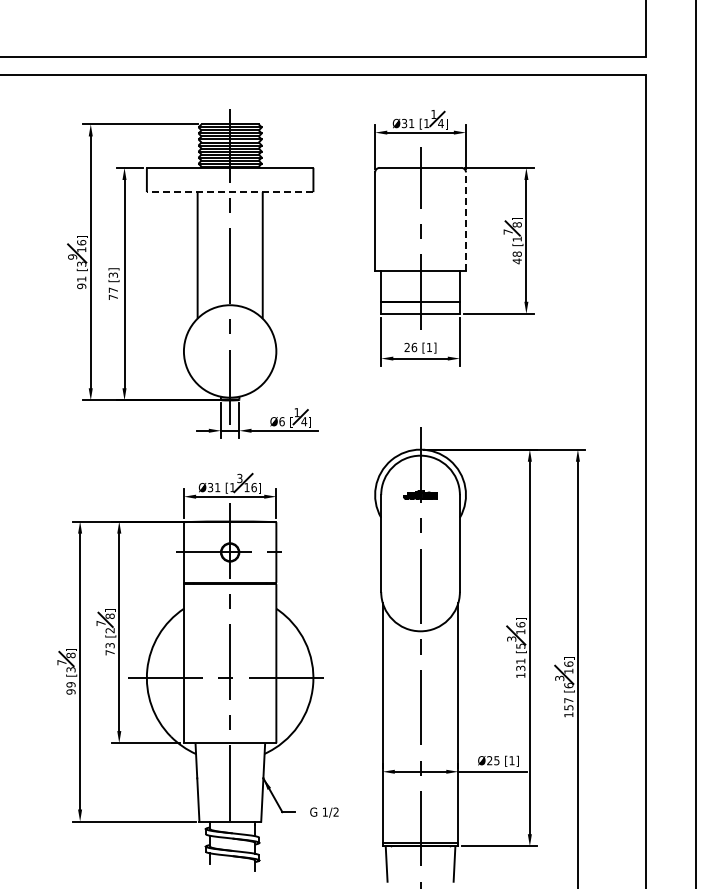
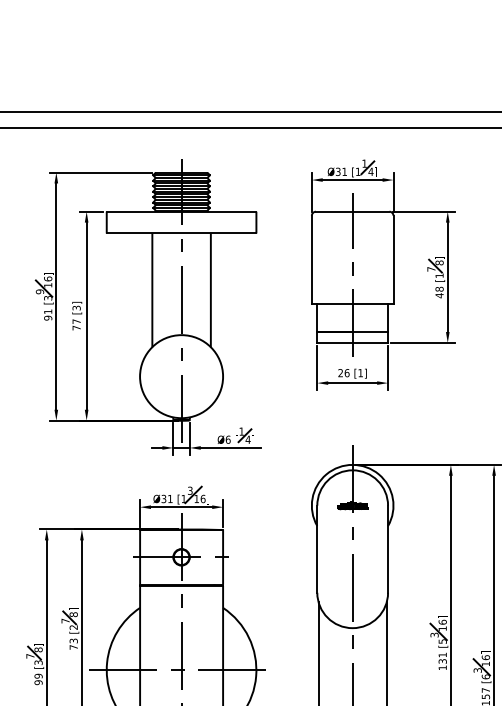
line: (229, 192) -> (180, 233), dashed -> solid
line: (465, 221) -> (393, 259), dashed -> solid

